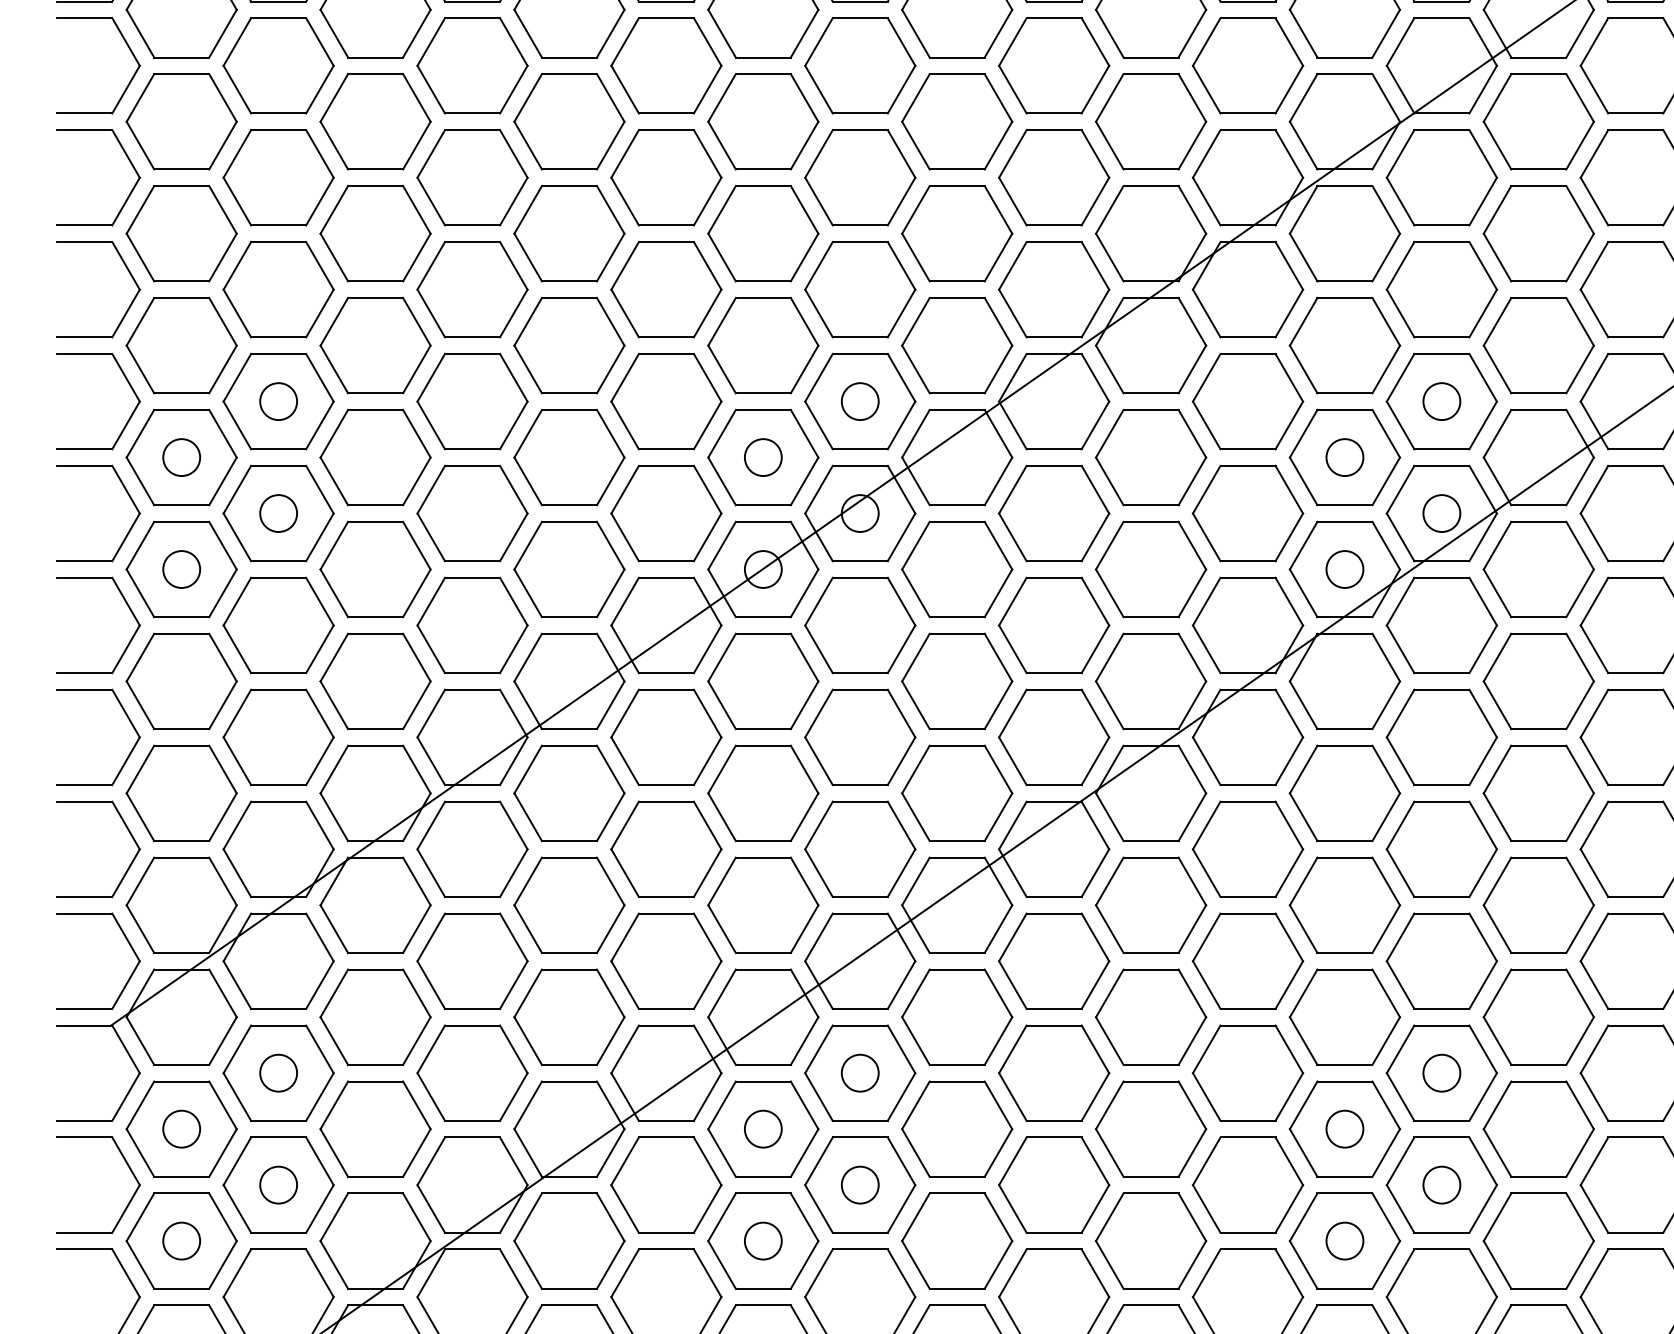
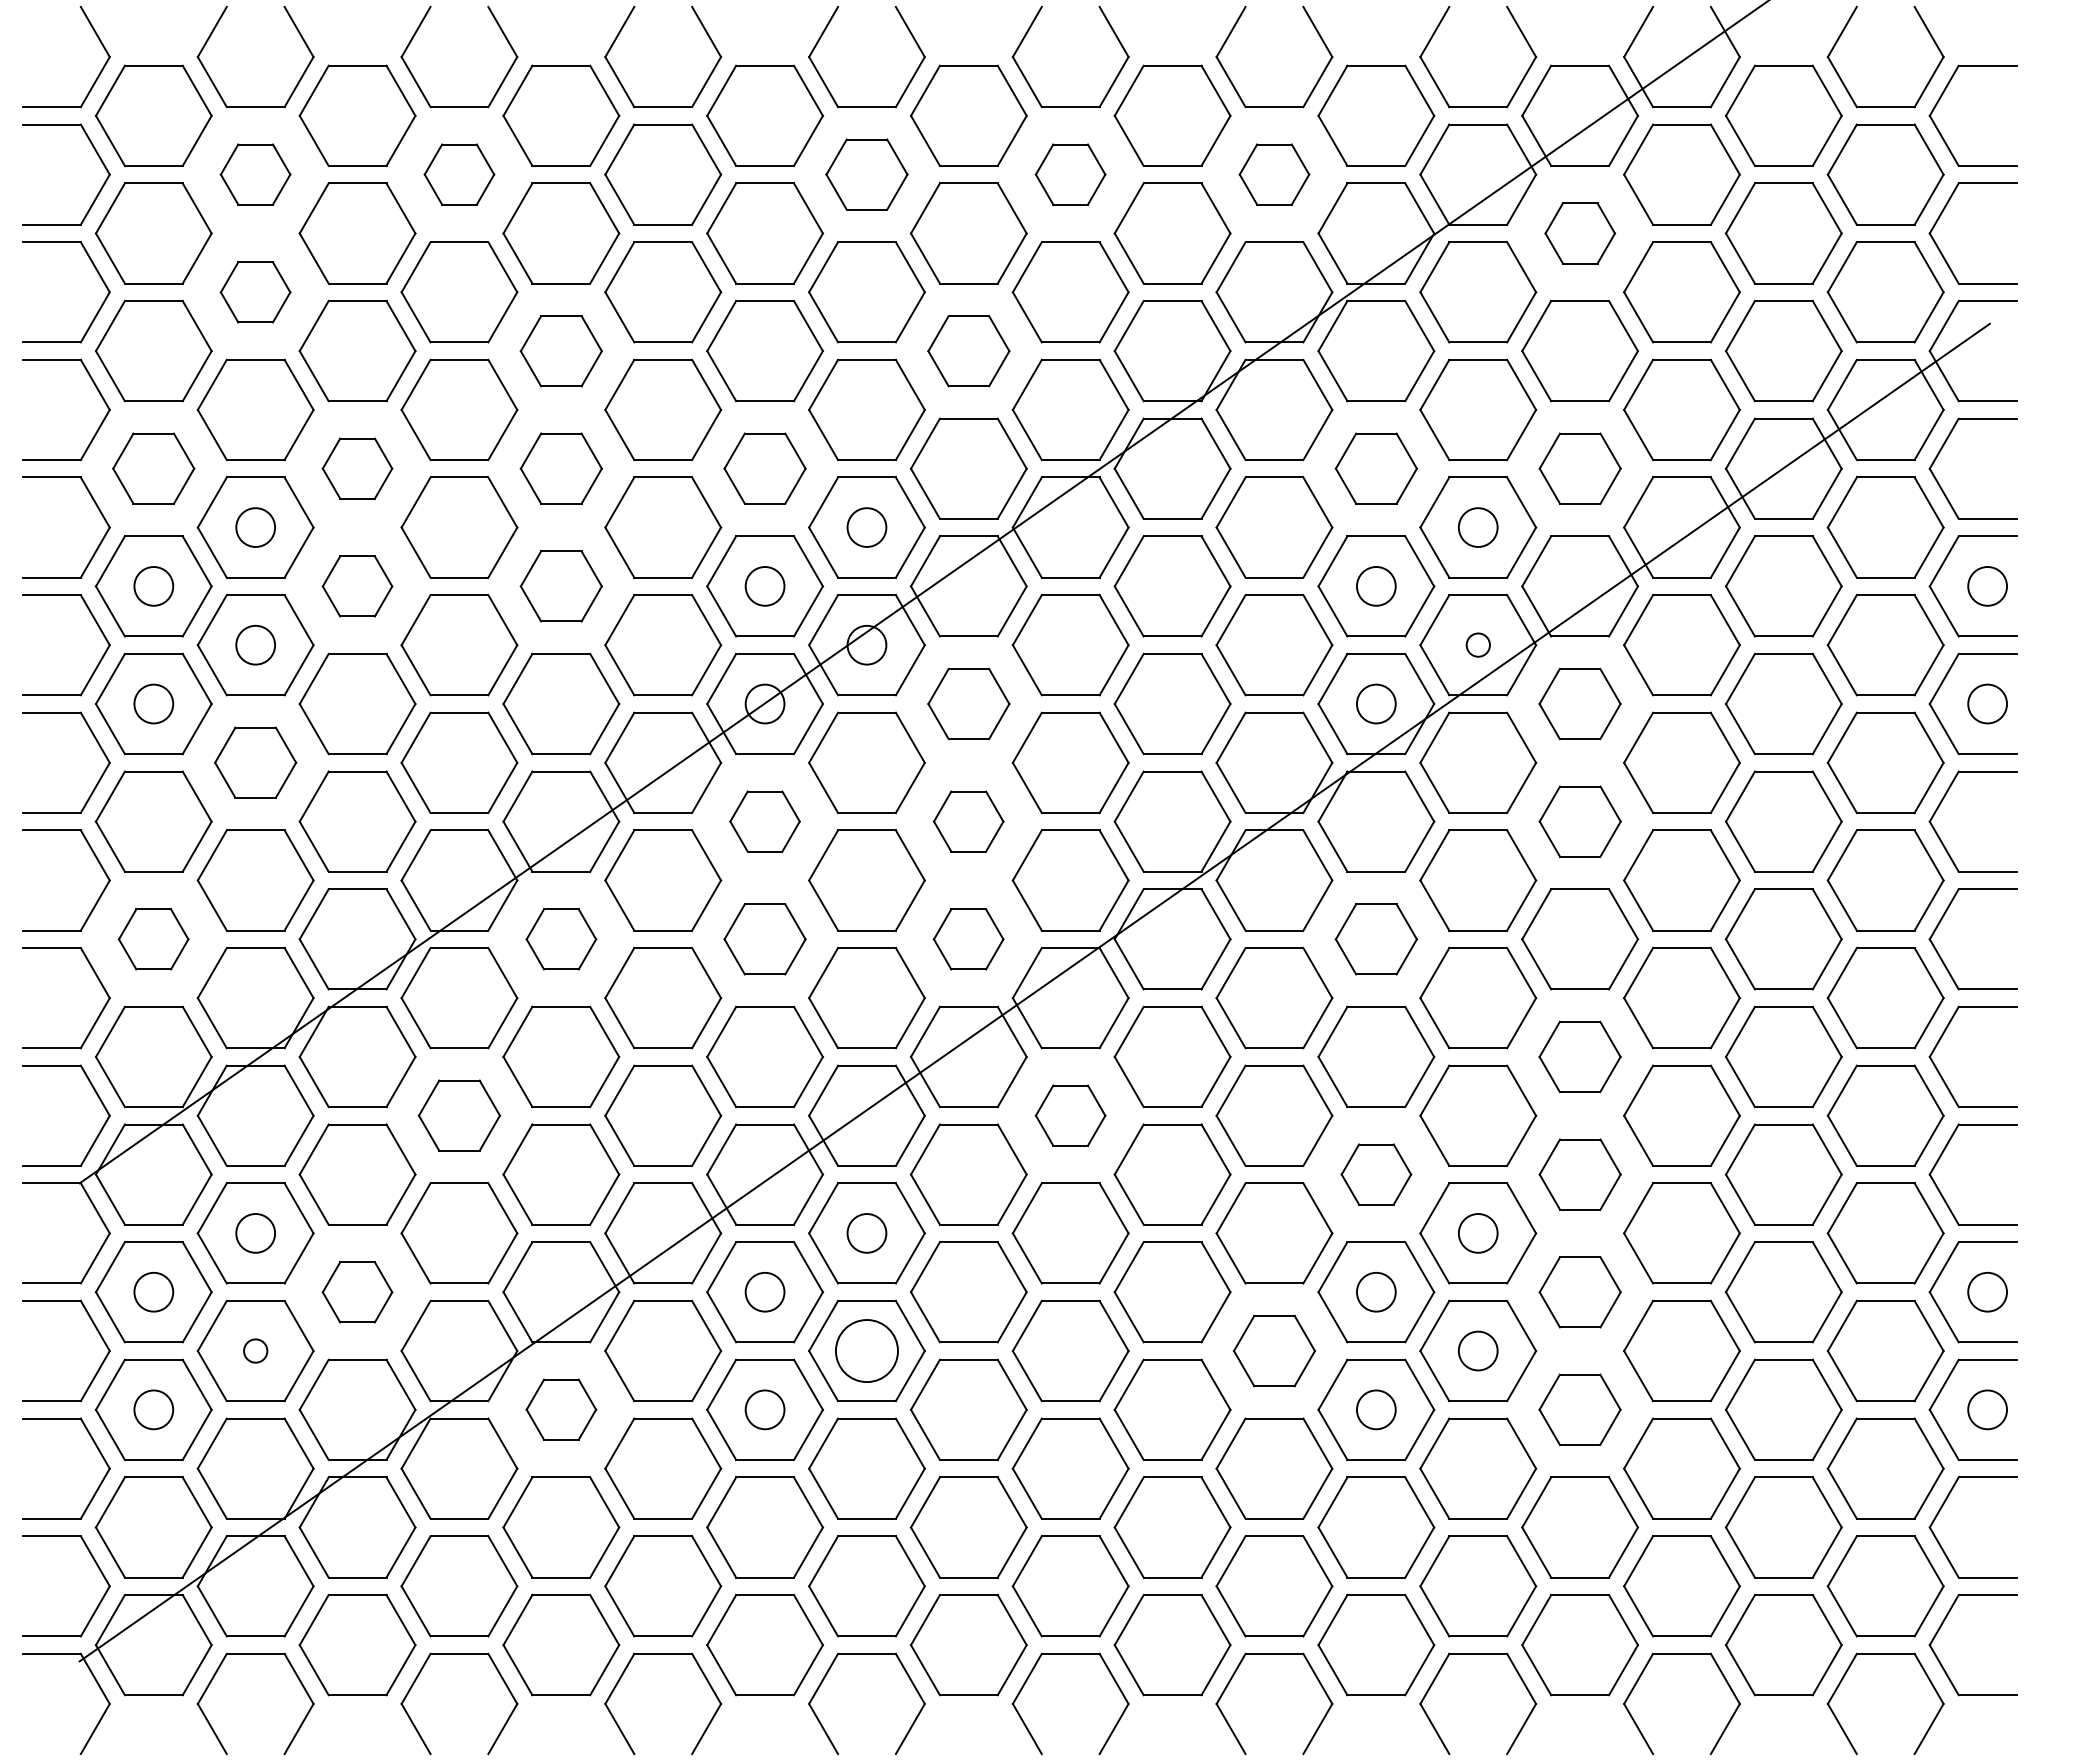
part: (278, 65) -> (255, 174), size x0.6
part: (472, 65) -> (459, 174), size x0.6
part: (859, 65) -> (866, 174), size x0.7
part: (1053, 65) -> (1070, 174), size x0.6
part: (1248, 65) -> (1274, 174), size x0.6
part: (1539, 121) -> (1580, 233), size x0.6
part: (278, 177) -> (255, 292), size x0.6
part: (569, 234) -> (561, 351), size x0.7
part: (956, 234) -> (968, 351), size x0.7
part: (181, 345) -> (153, 468), size x0.7
part: (375, 345) -> (357, 468), size x0.6
part: (569, 345) -> (561, 468), size x0.7
part: (762, 345) -> (764, 468), size x0.7
part: (1345, 345) -> (1376, 468), size x0.7
part: (1539, 345) -> (1580, 468), size x0.7
part: (375, 457) -> (357, 586), size x0.6
part: (569, 457) -> (561, 586), size x0.7
circle: (1442, 512) -> (1478, 644), size x0.6
part: (956, 569) -> (968, 703), size x0.7
part: (1538, 569) -> (1579, 703), size x0.7
part: (278, 625) -> (255, 762), size x0.7
part: (762, 681) -> (764, 821), size x0.6
part: (956, 681) -> (968, 821), size x0.6
part: (1539, 681) -> (1580, 821), size x0.7
part: (181, 793) -> (153, 939), size x0.6
part: (569, 793) -> (561, 939), size x0.6
part: (762, 793) -> (764, 939), size x0.7
part: (956, 793) -> (968, 939), size x0.6
part: (1345, 793) -> (1376, 939), size x0.7
part: (1538, 904) -> (1579, 1056), size x0.7
part: (472, 961) -> (459, 1115), size x0.7
part: (1053, 961) -> (1070, 1115), size x0.6
part: (1345, 1017) -> (1376, 1174), size x0.6
part: (1539, 1017) -> (1580, 1174), size x0.7
part: (375, 1129) -> (357, 1292), size x0.6
part: (1539, 1129) -> (1580, 1292), size x0.7
circle: (278, 1184) -> (255, 1350), size x0.6
circle: (859, 1184) -> (866, 1350), size x1.6
part: (1248, 1184) -> (1274, 1350), size x0.7
part: (569, 1240) -> (561, 1409), size x0.6
part: (1538, 1240) -> (1579, 1409), size x0.7

